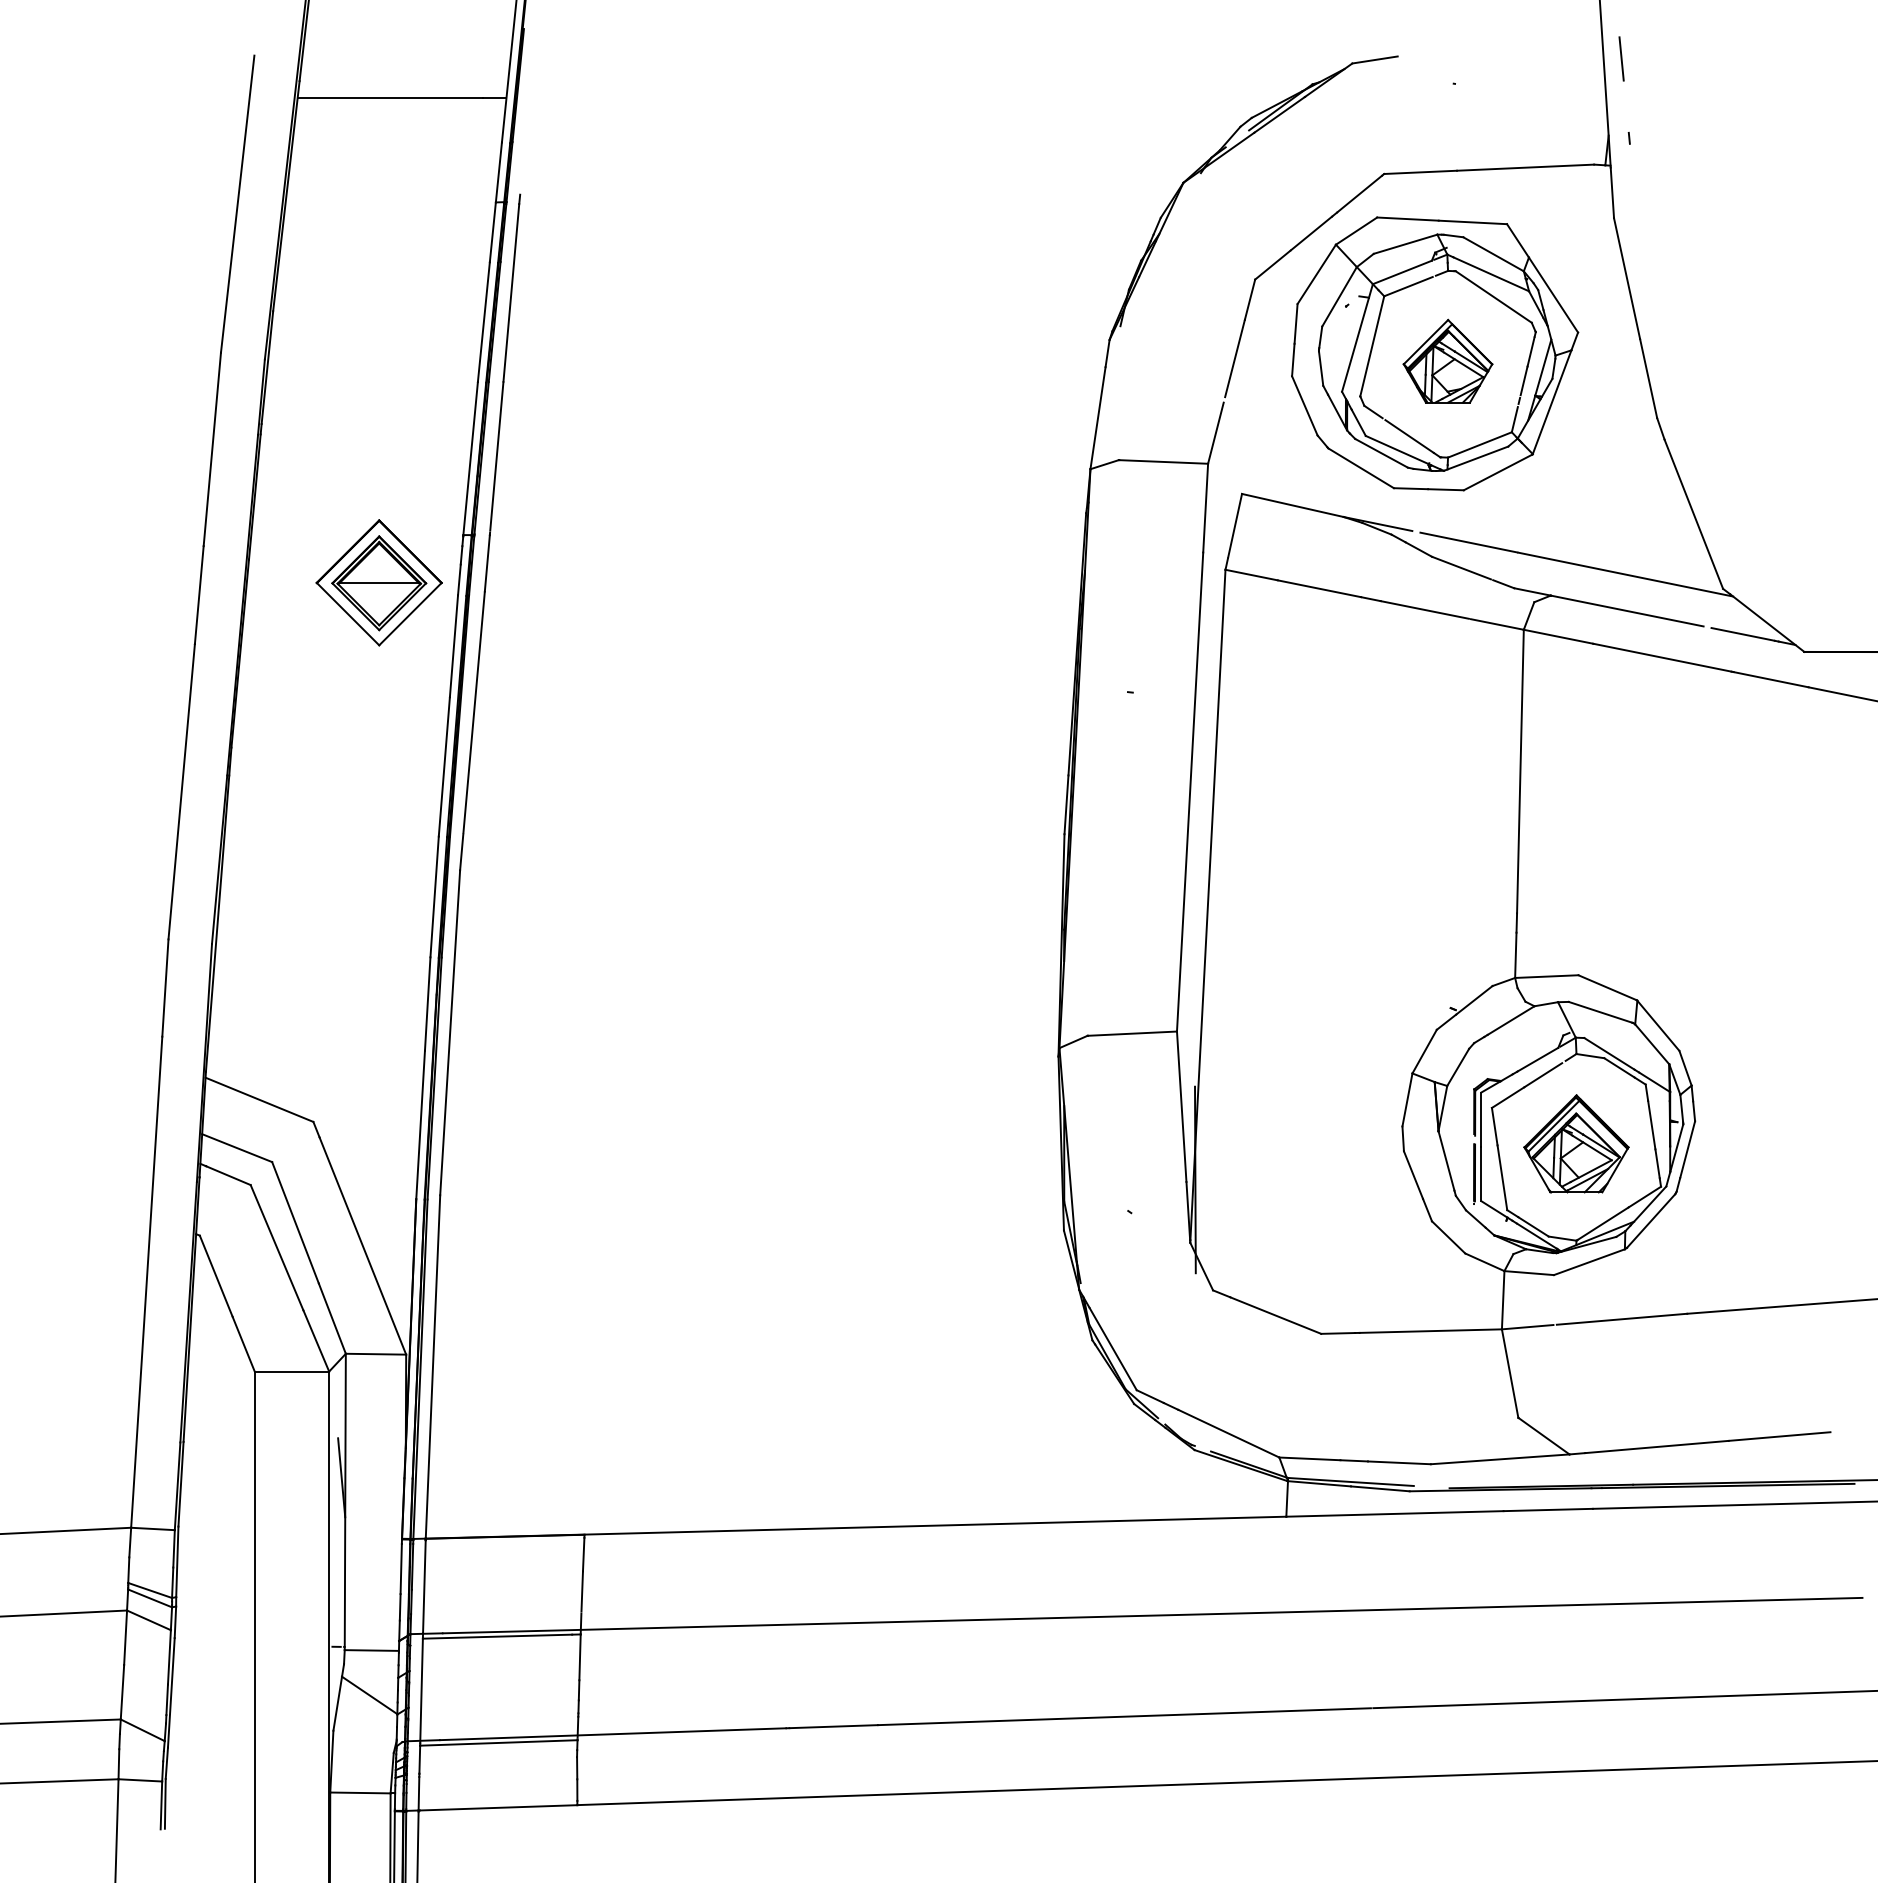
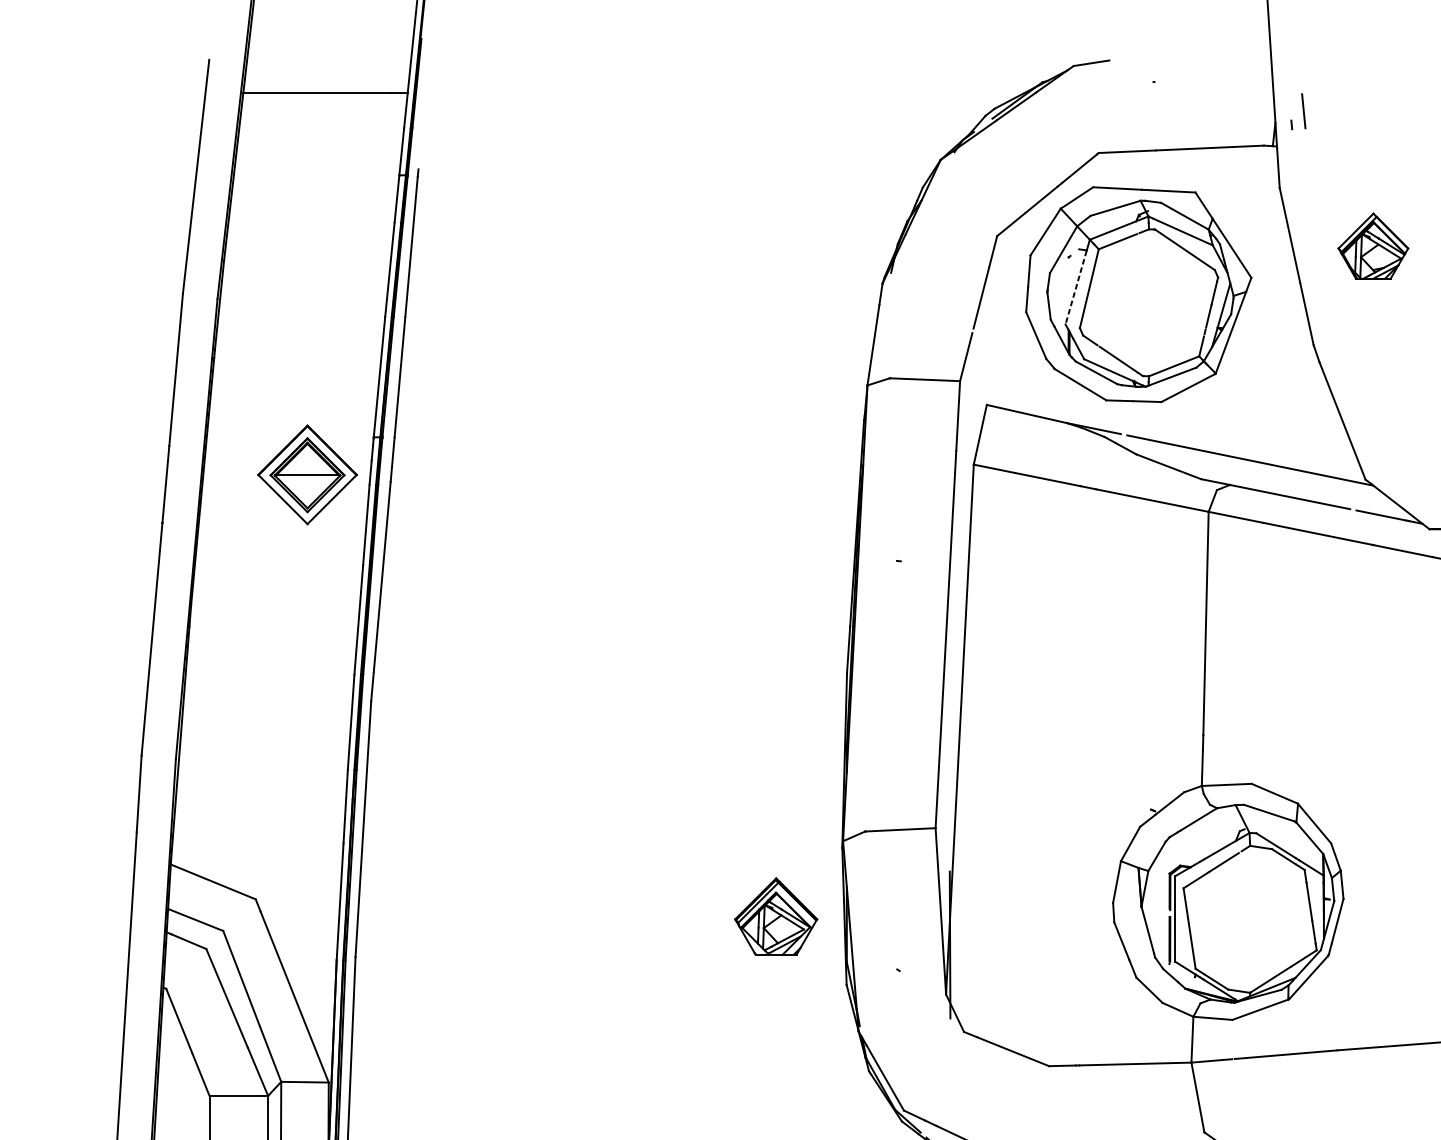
line: (1621, 58) -> (1303, 110), moved
line: (1355, 345) -> (1076, 288), solid -> dashed
part: (1447, 360) -> (1372, 245), moved
part: (1576, 1143) -> (776, 916), moved

